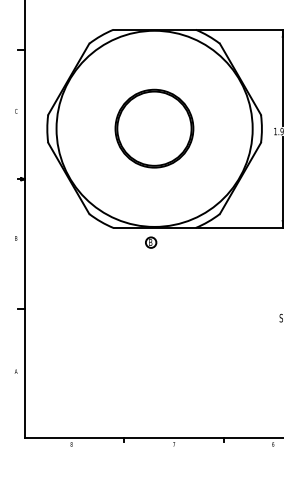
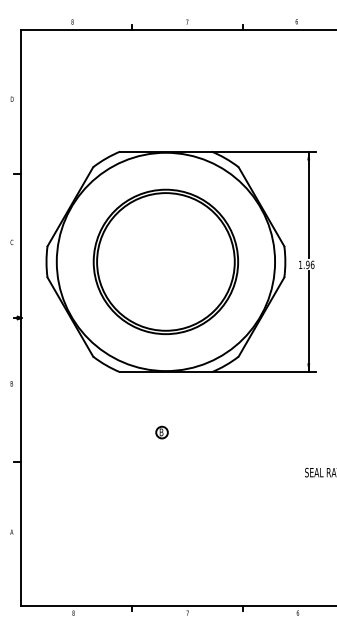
part: (154, 128) -> (165, 261), size x1.67
part: (150, 242) -> (161, 432), moved

